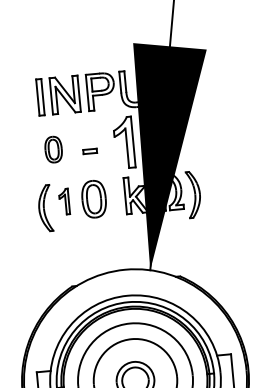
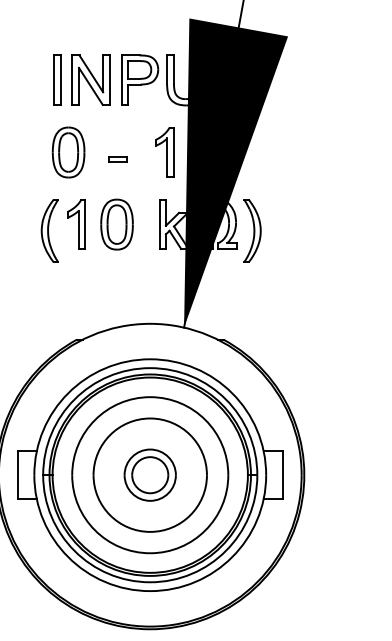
part: (124, 143) -> (164, 152), size x0.71
part: (53, 149) -> (68, 152), size x1.43
part: (64, 201) -> (76, 224), size x1.43

